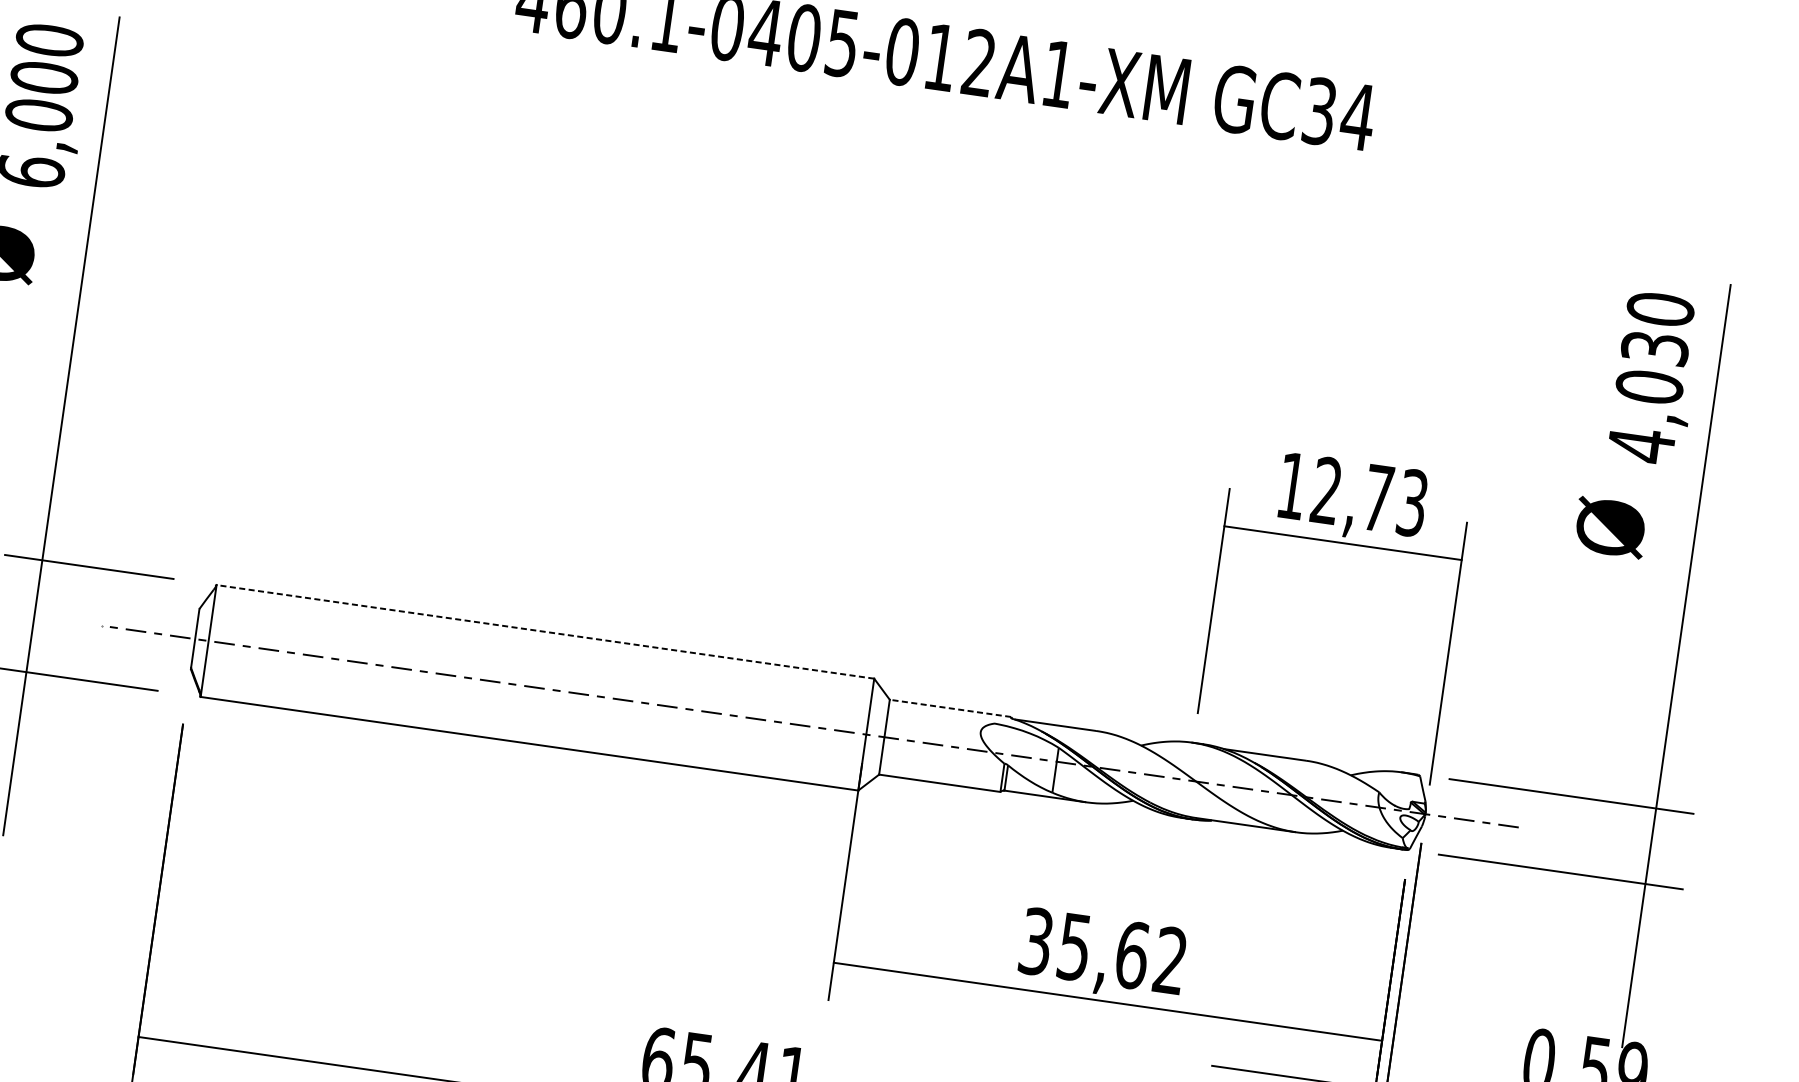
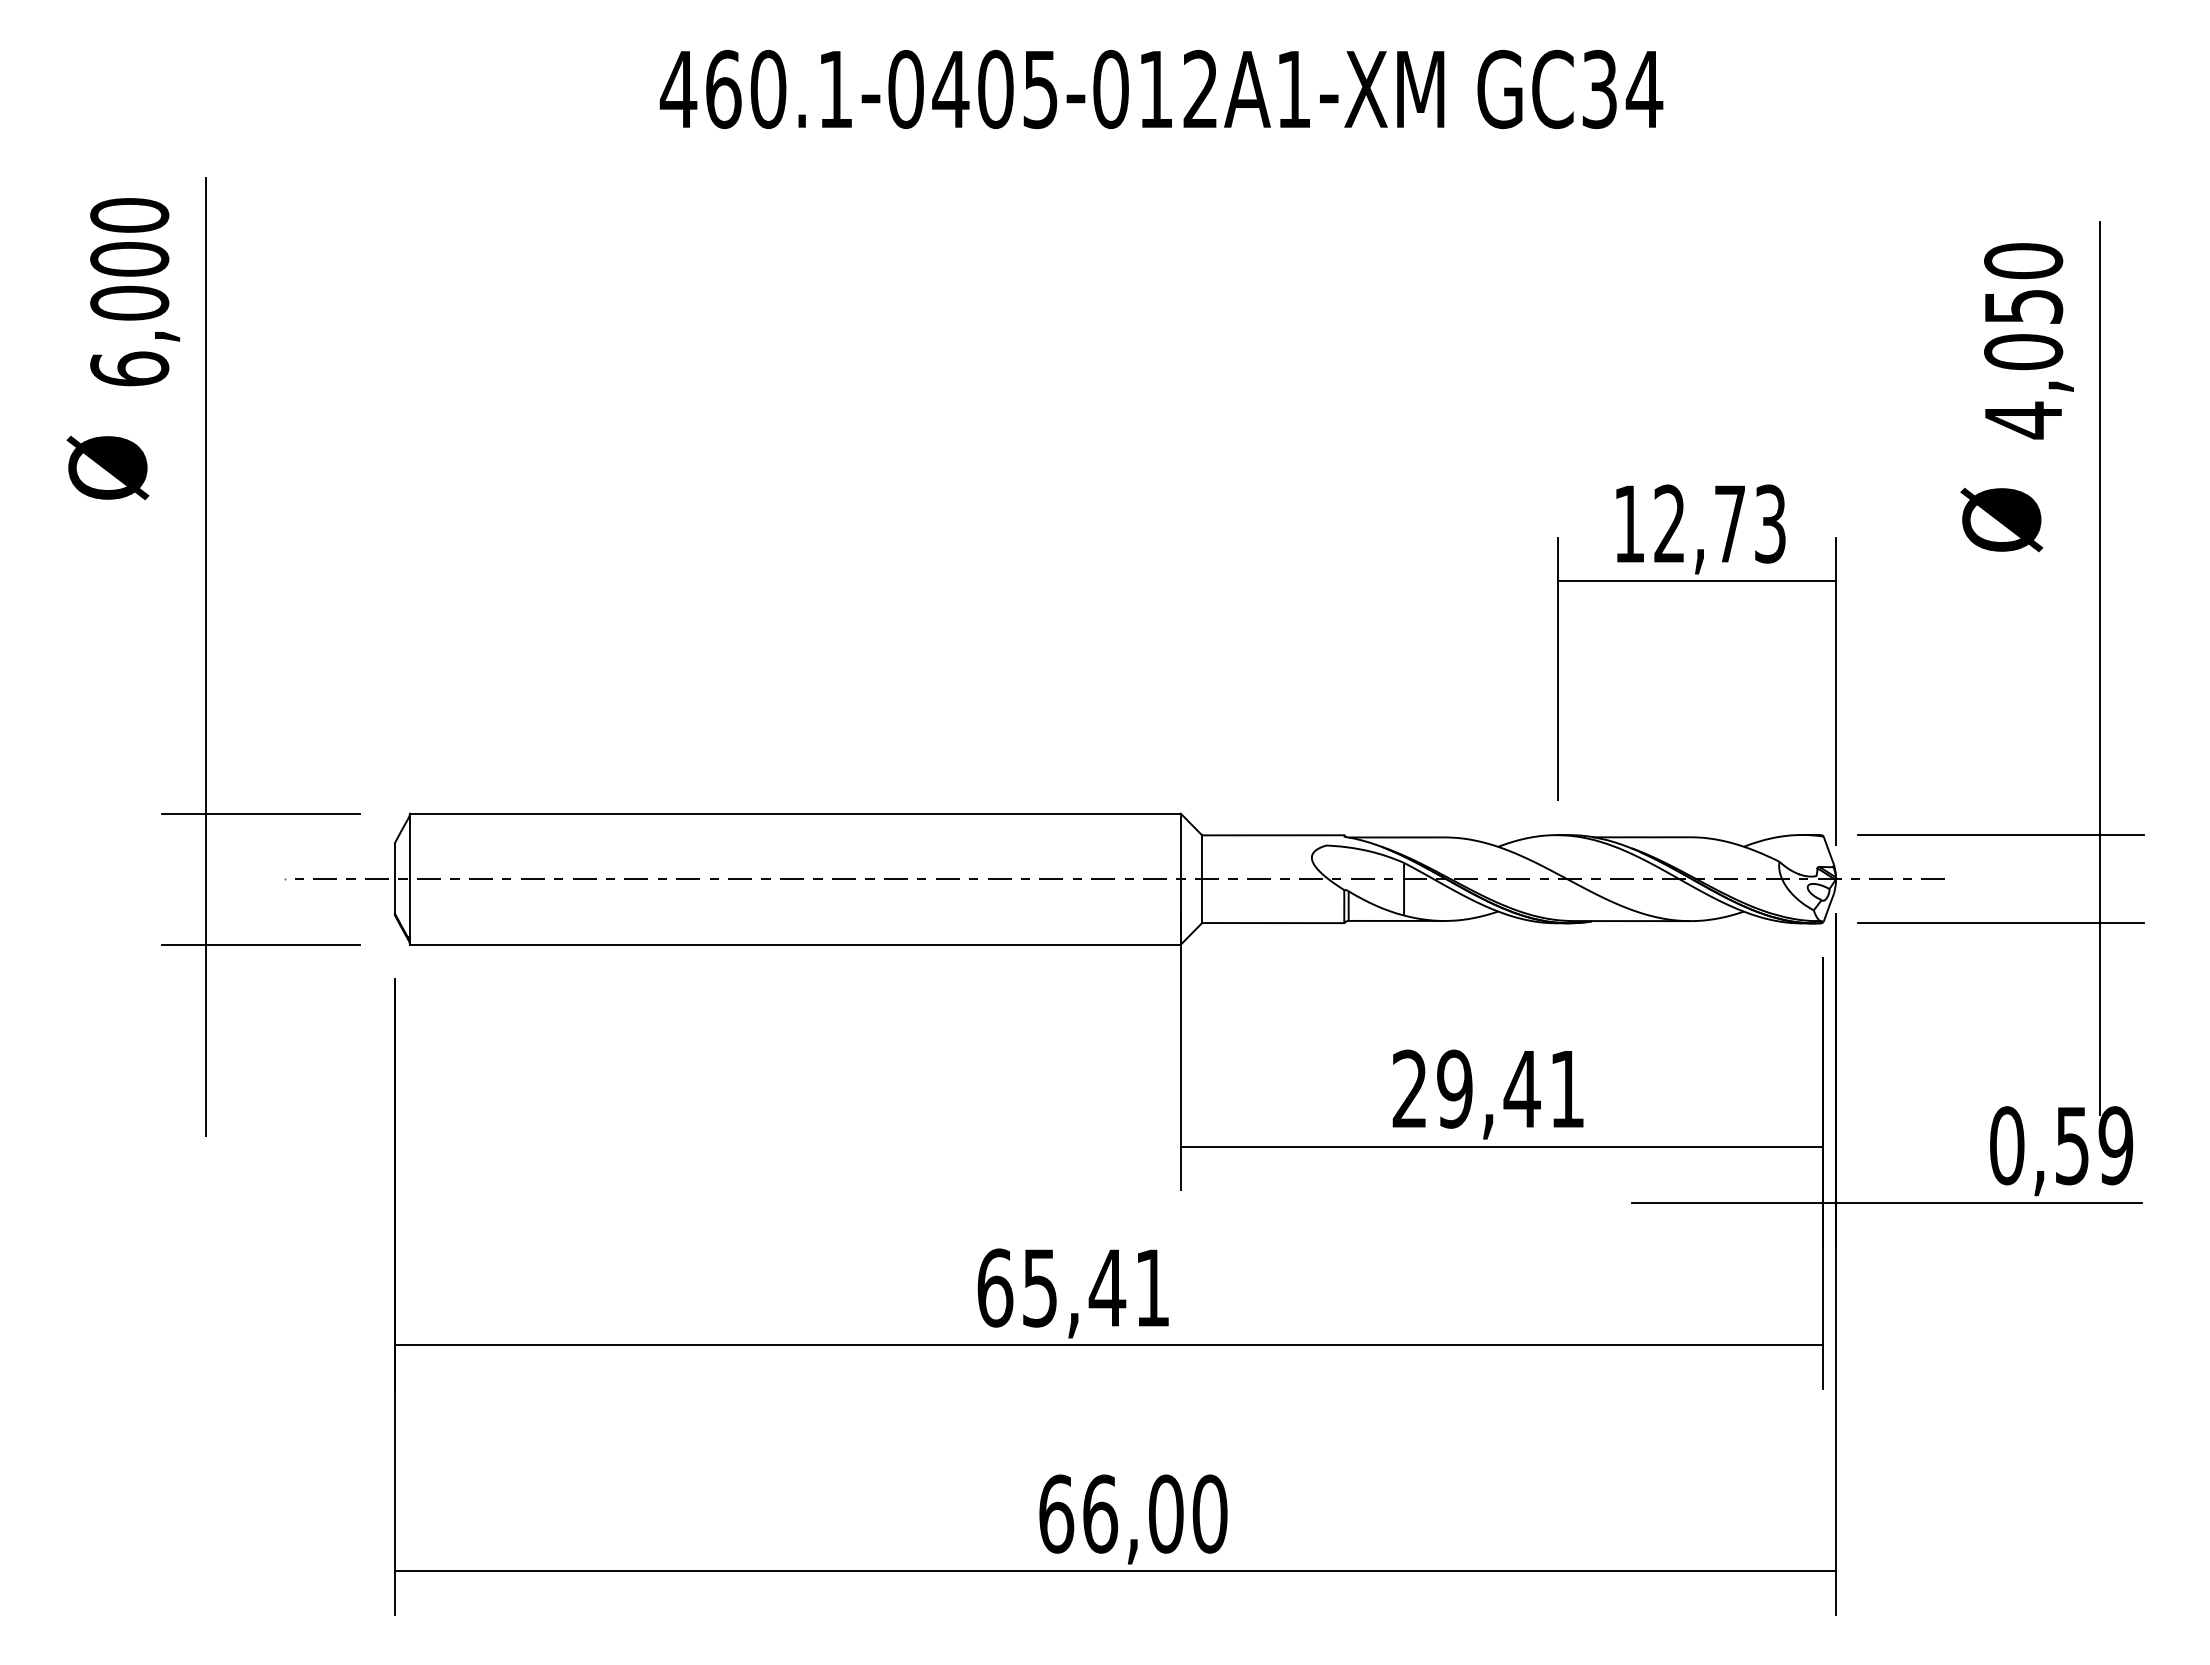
text: (1655, 348) -> (2023, 306), 4,030 -> 4,050
line: (545, 631) -> (795, 813), dashed -> solid
line: (949, 708) -> (1272, 835), dashed -> solid
text: (1102, 950) -> (1487, 1088), 35,62 -> 29,41

